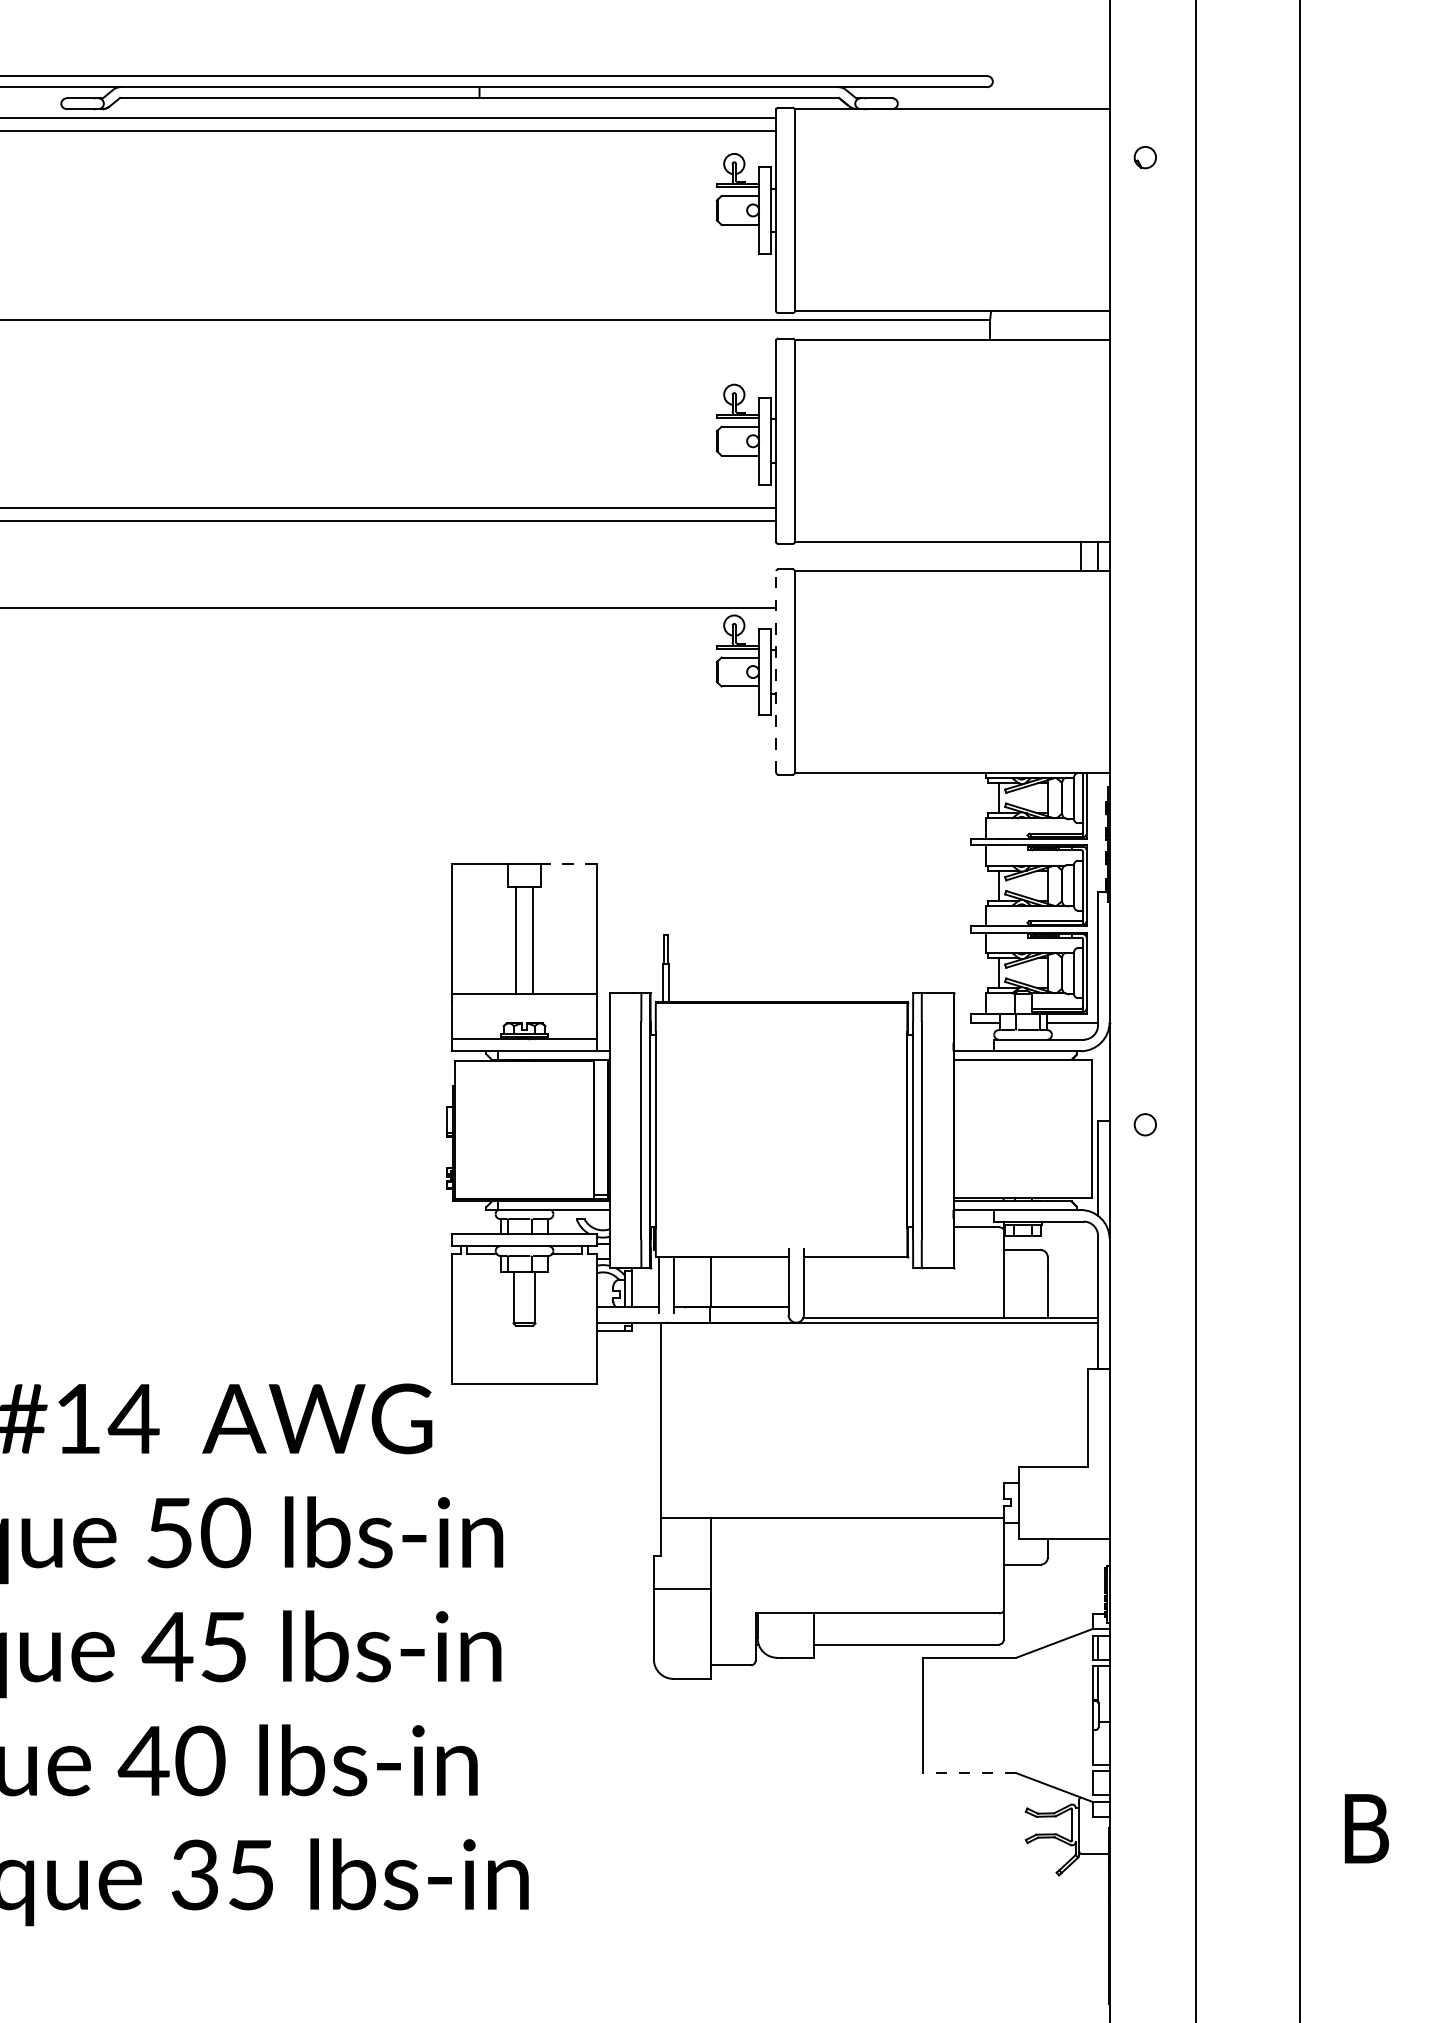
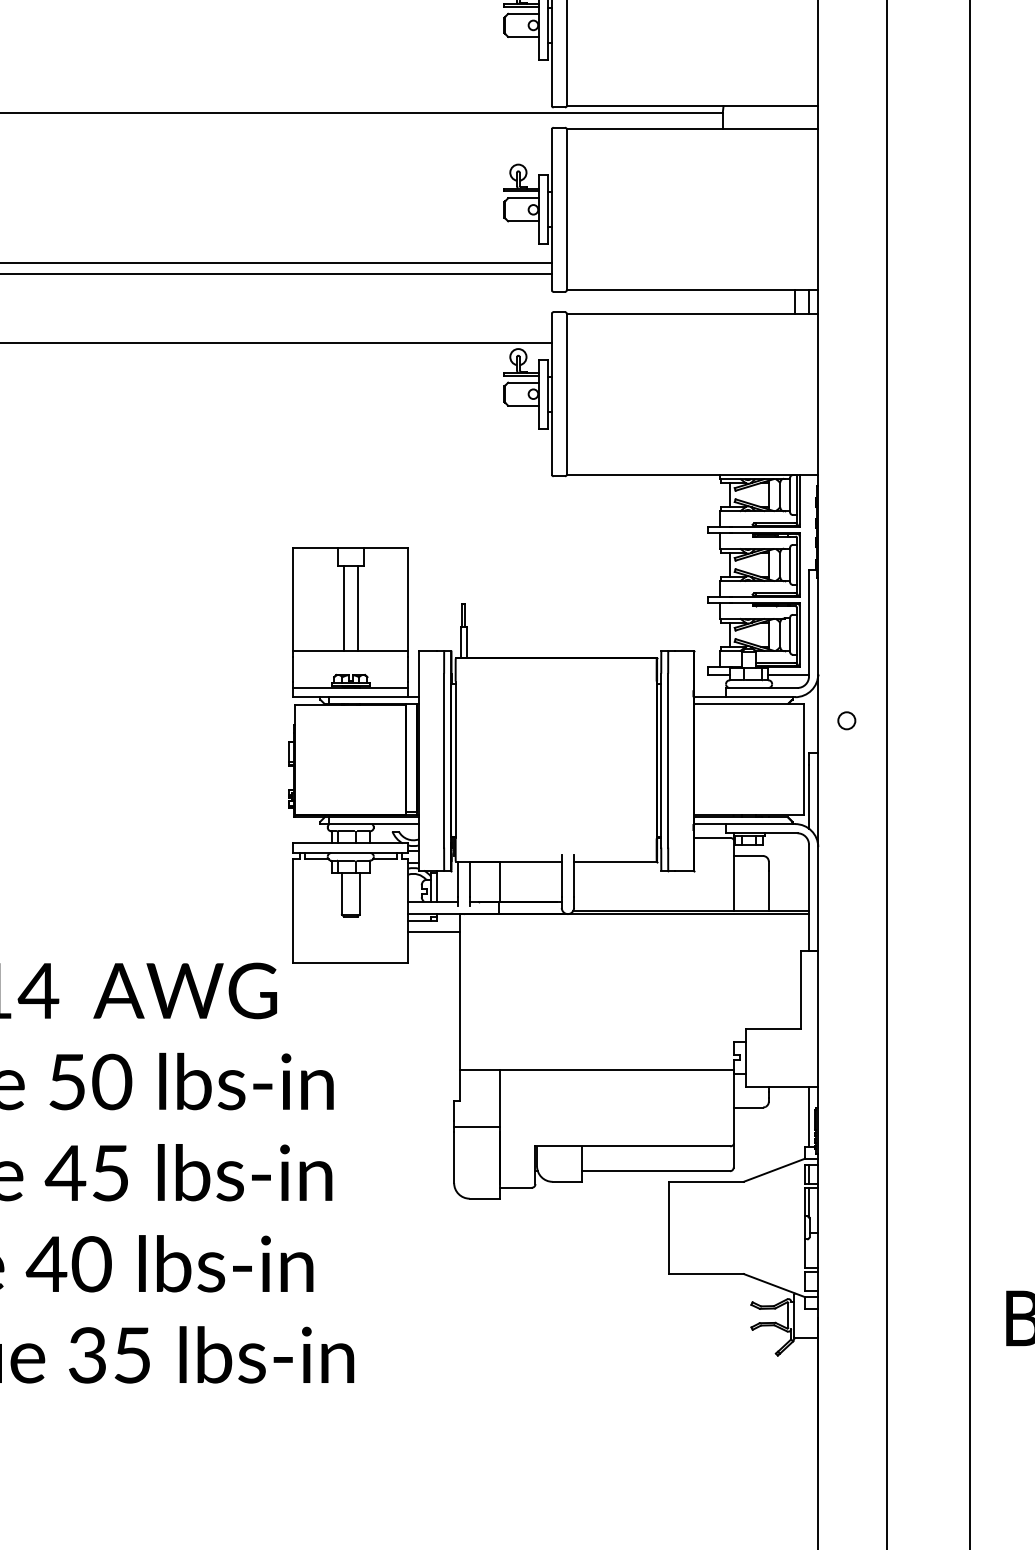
line: (776, 672) -> (552, 394), dashed -> solid
line: (568, 864) -> (385, 547), dashed -> solid
circle: (1144, 1124) -> (846, 720), moved
line: (628, 1345) -> (433, 932), added
line: (1098, 1575) -> (809, 1116), added
line: (969, 1773) -> (706, 1274), dashed -> solid

